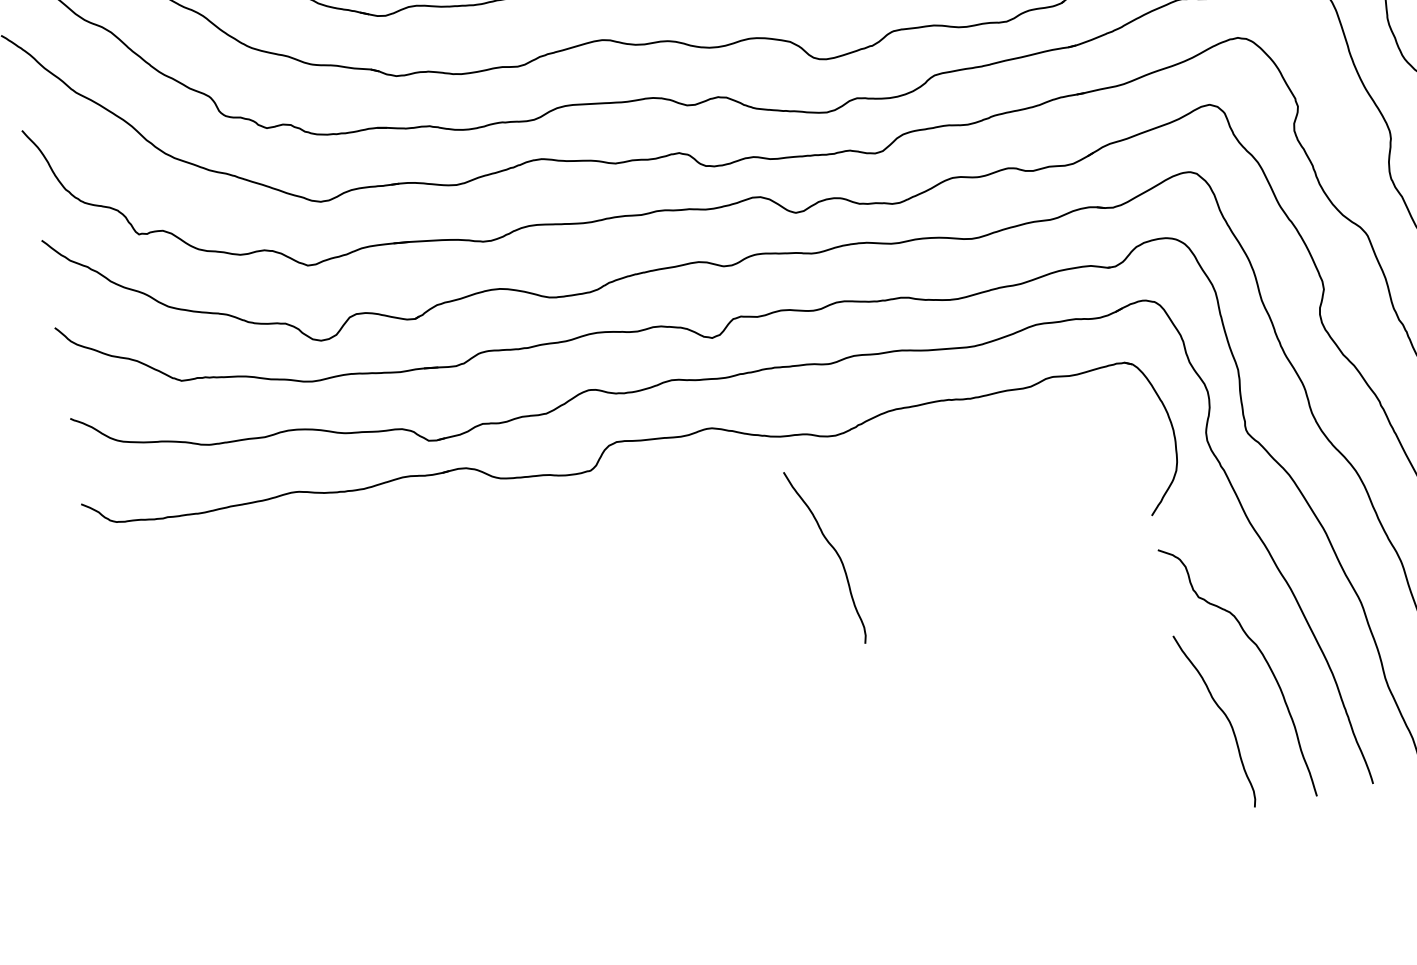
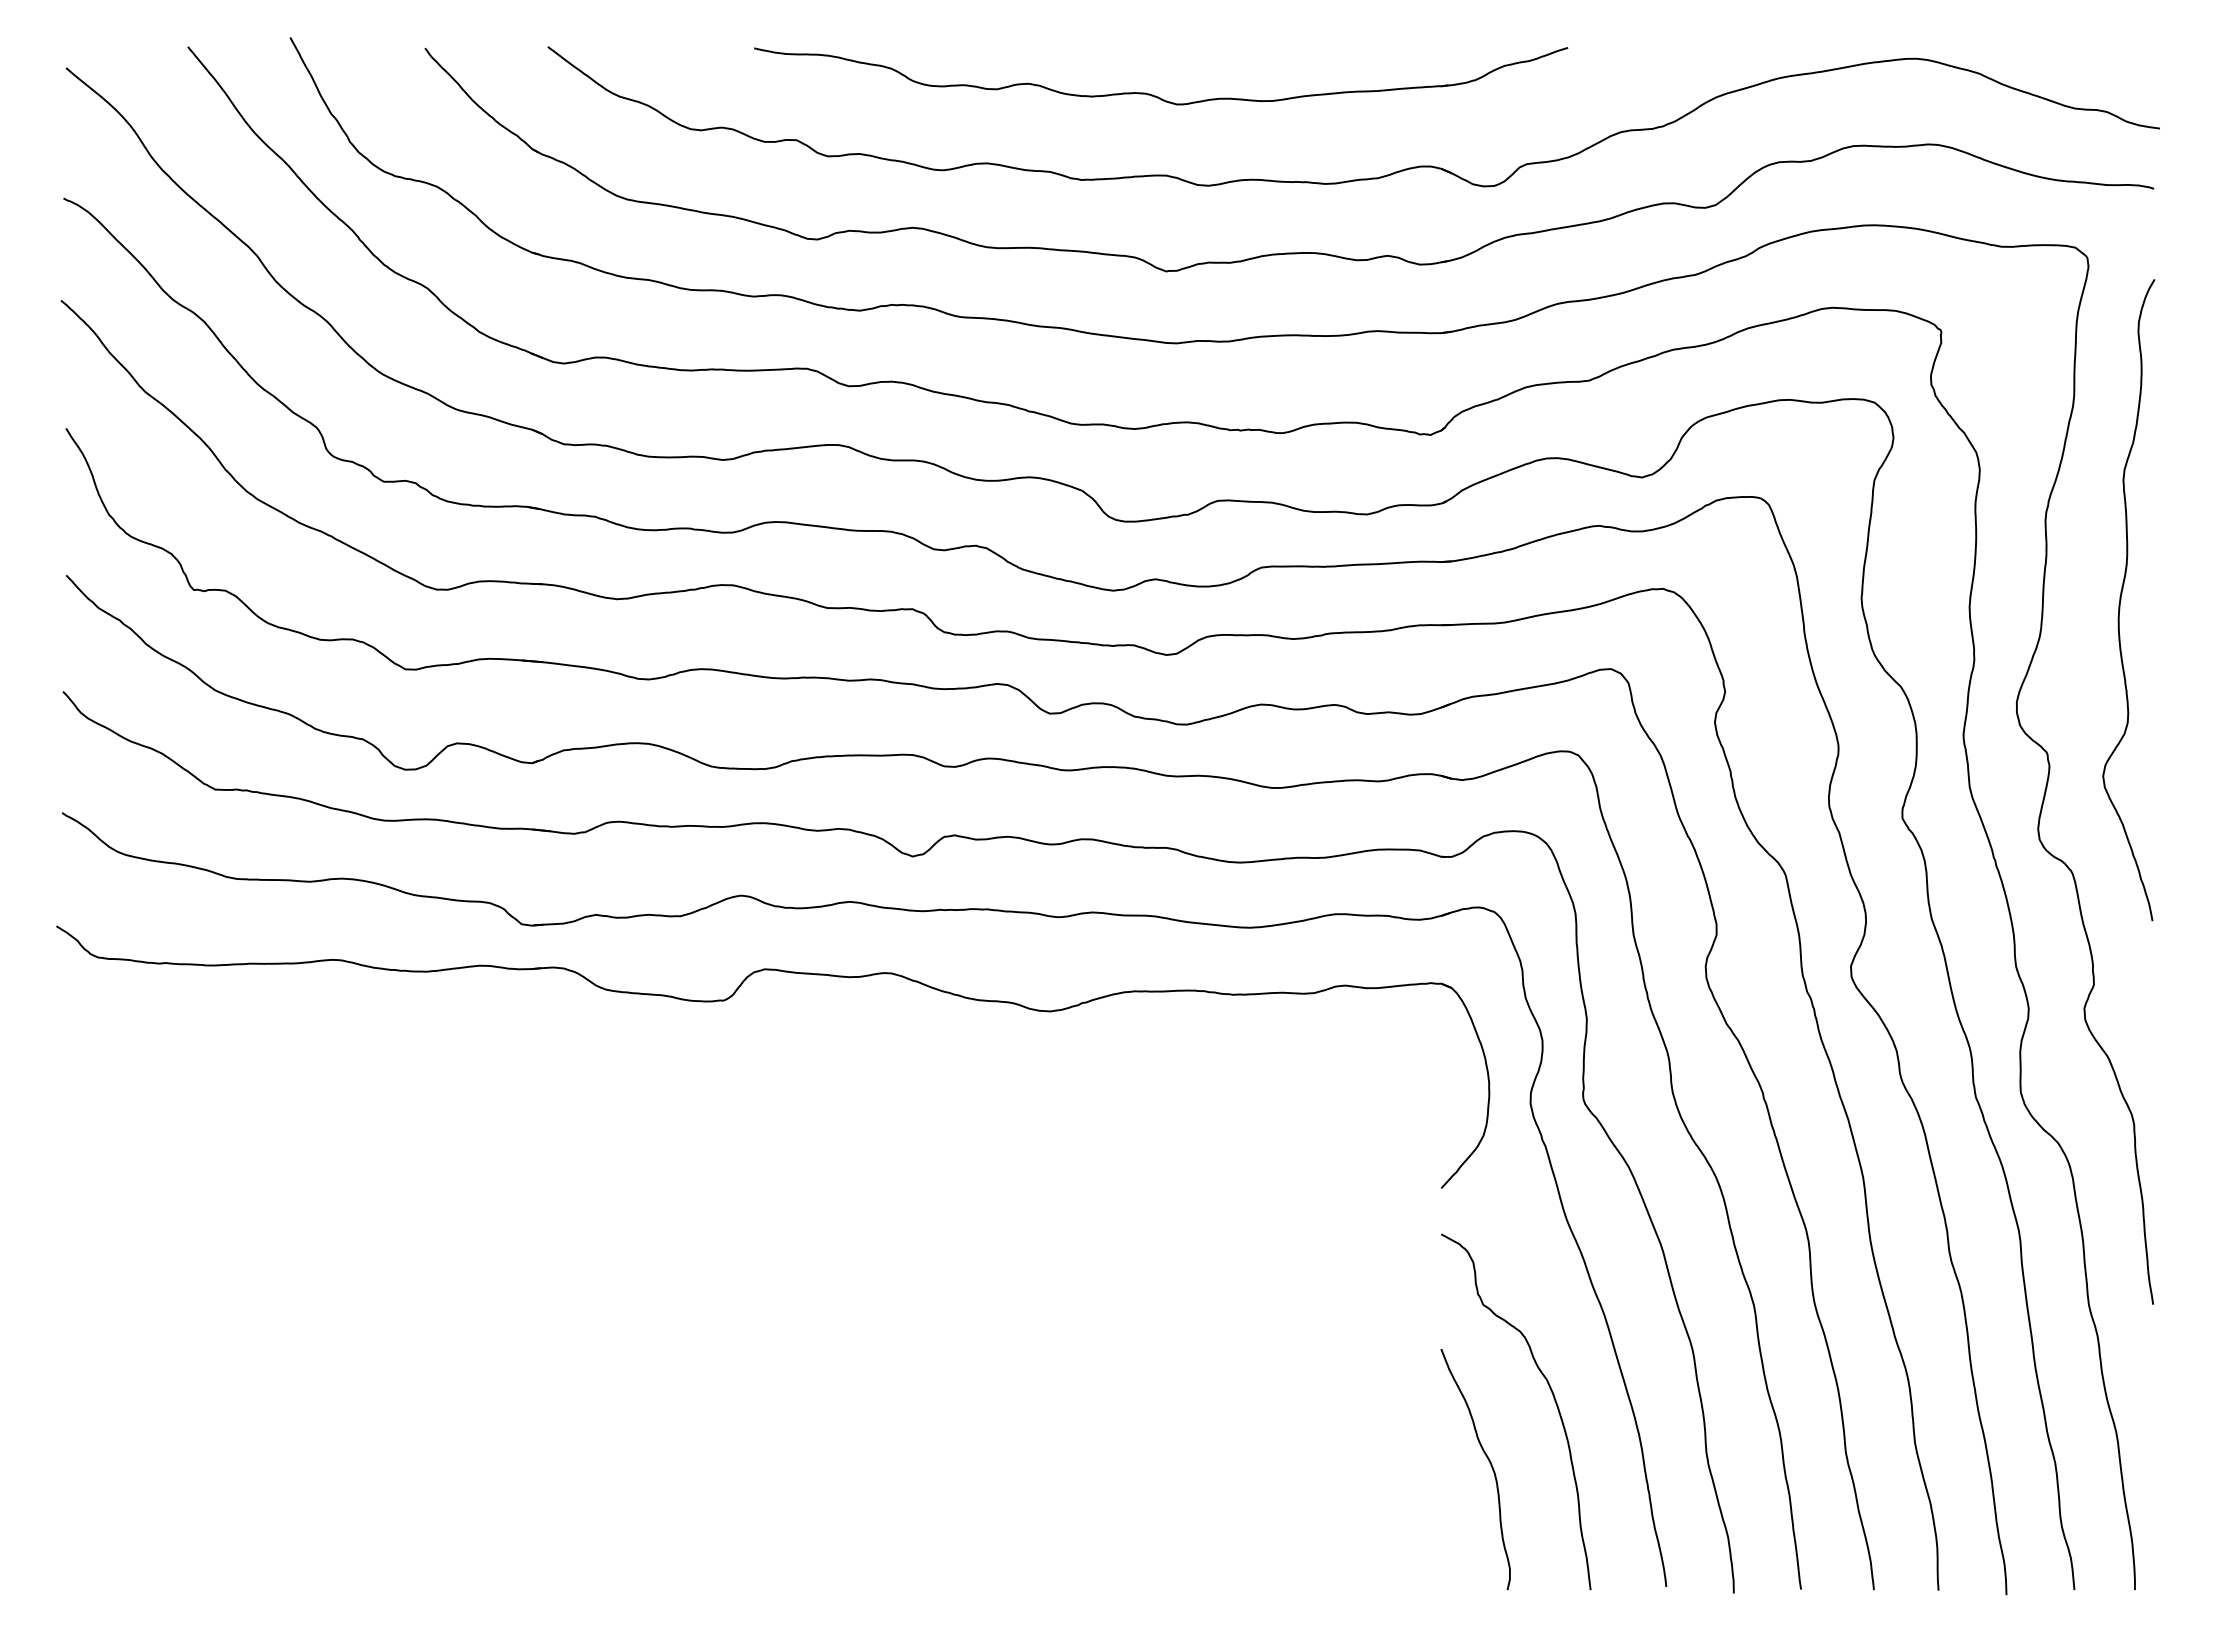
curve: (834, 551) -> (1022, 1161), removed

